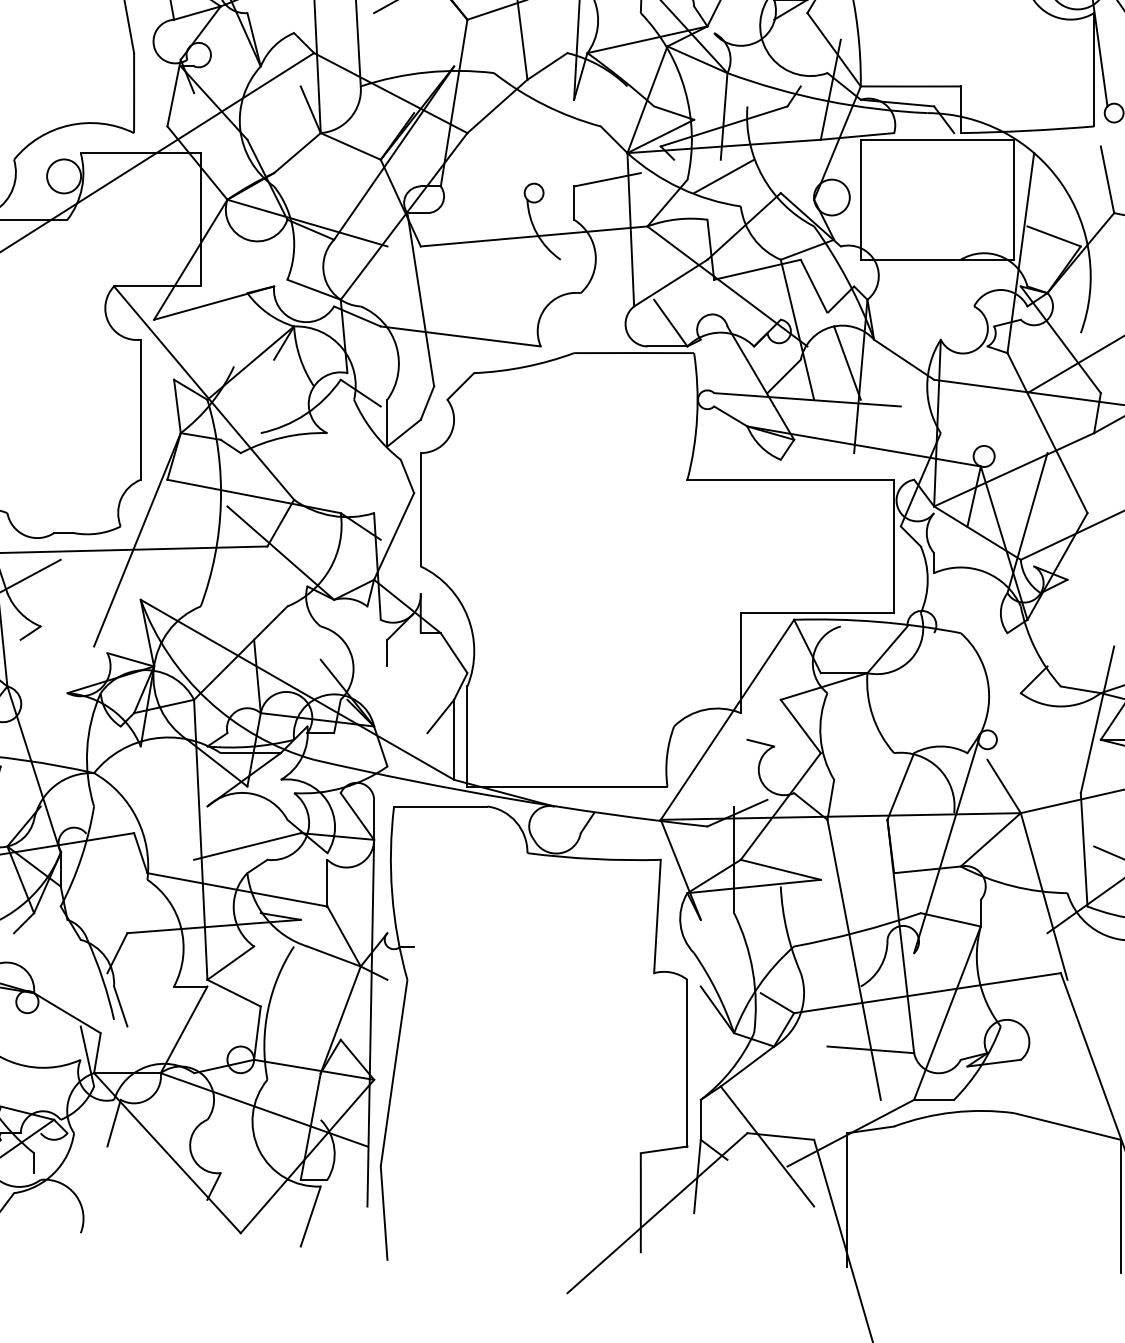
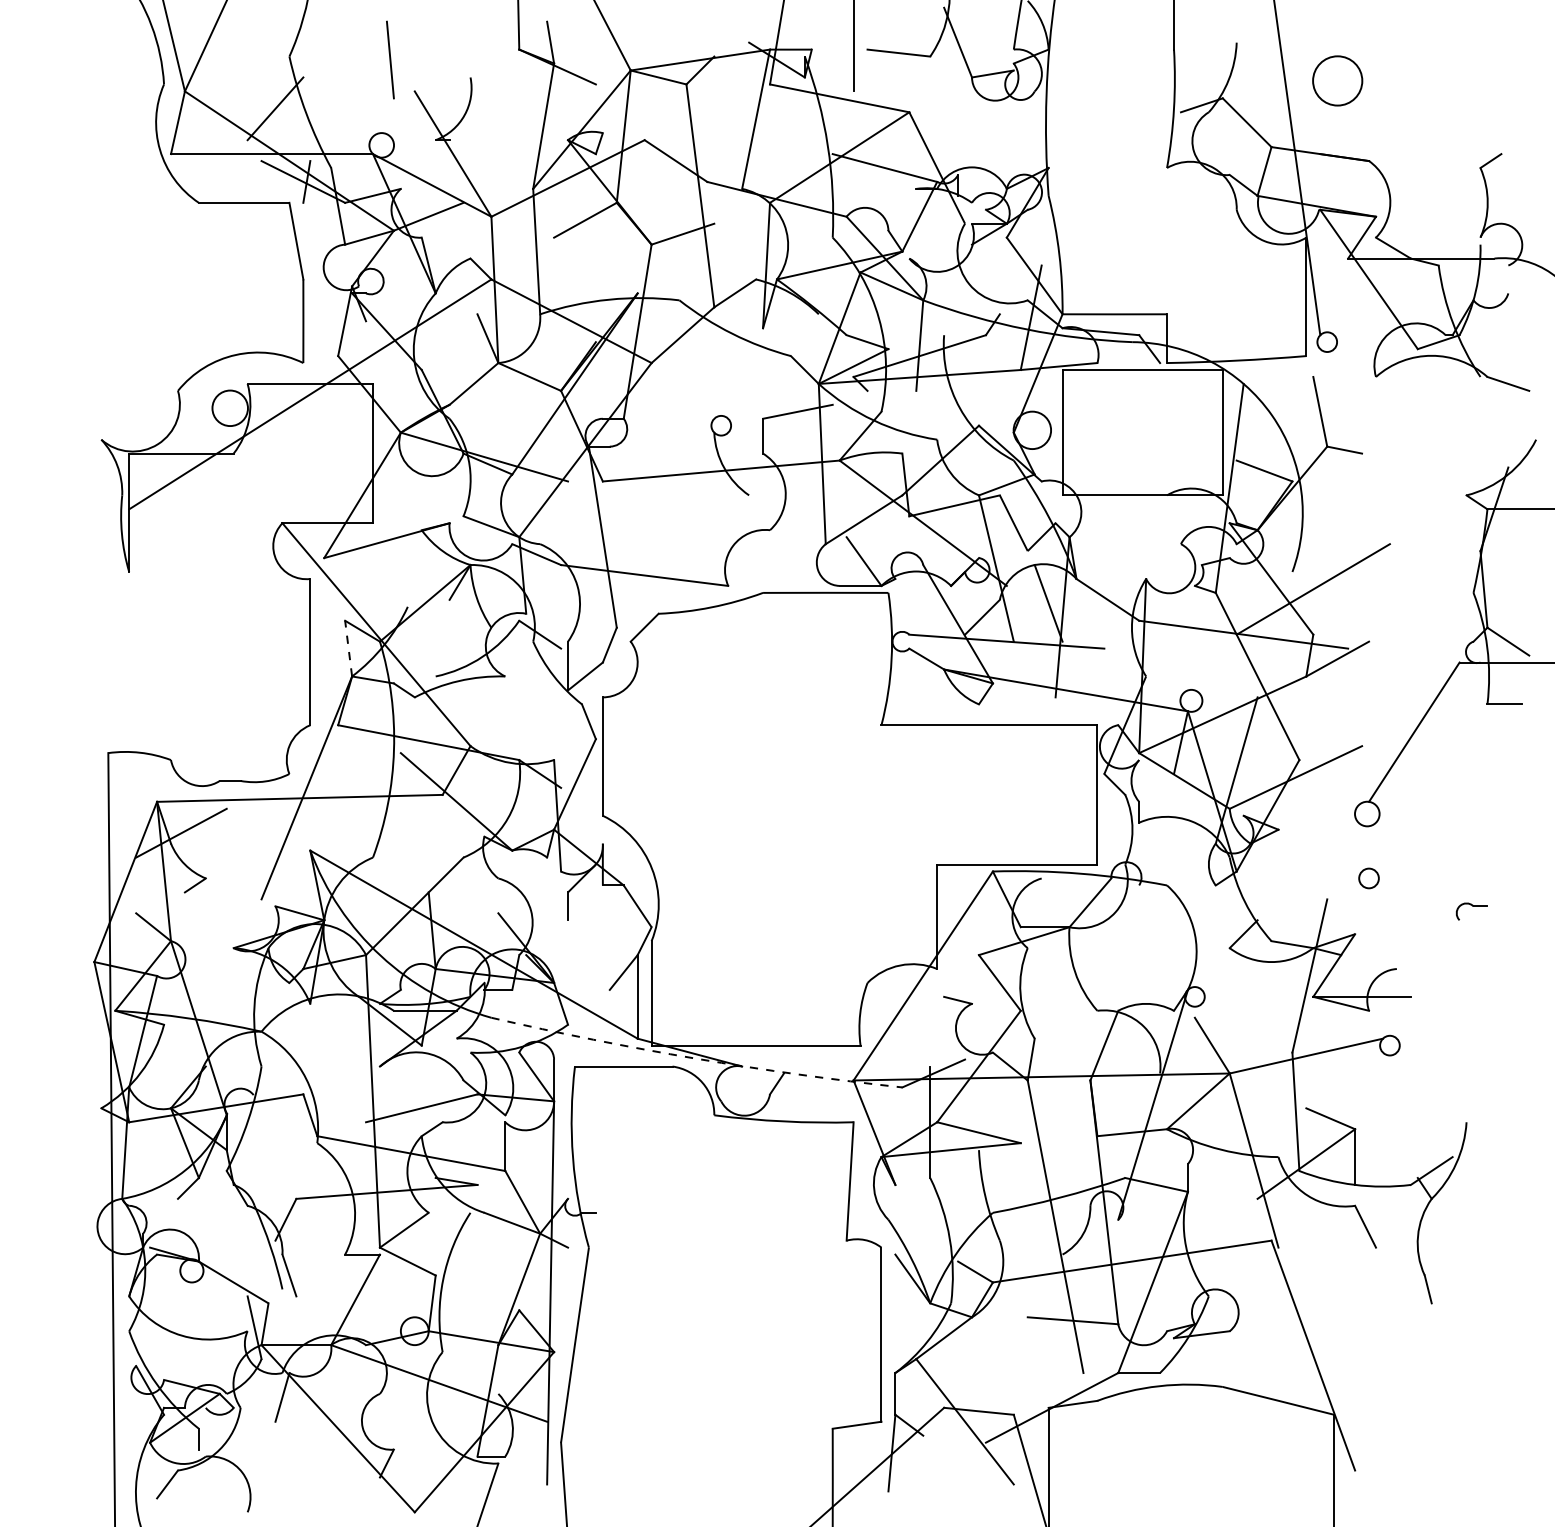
line: (723, 175) -> (919, 407), removed
line: (177, 406) -> (348, 648), solid -> dashed
arc: (509, 798) -> (695, 1058), solid -> dashed

